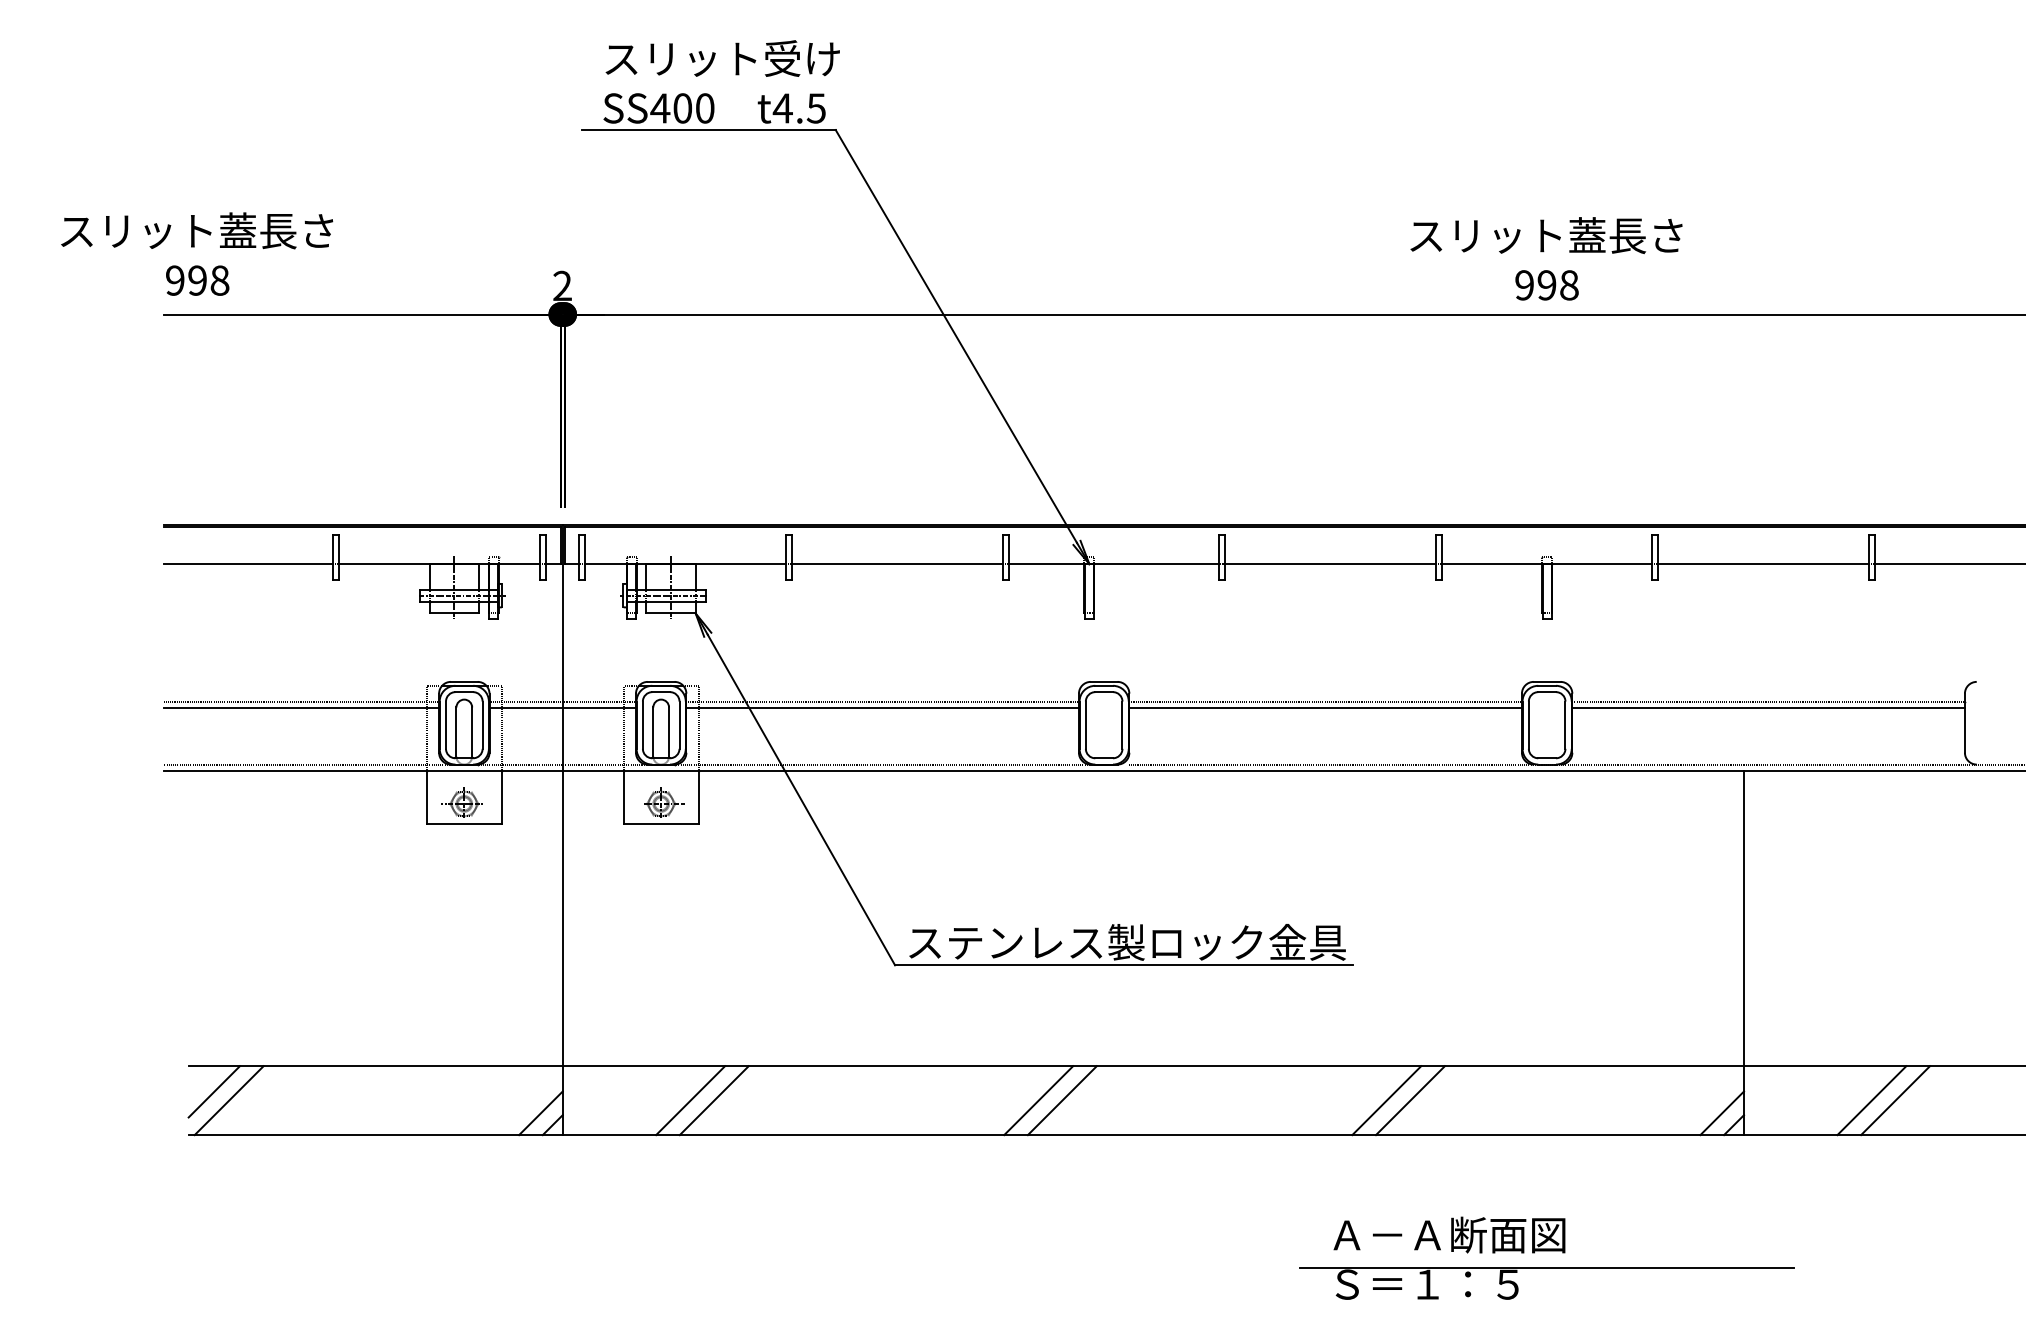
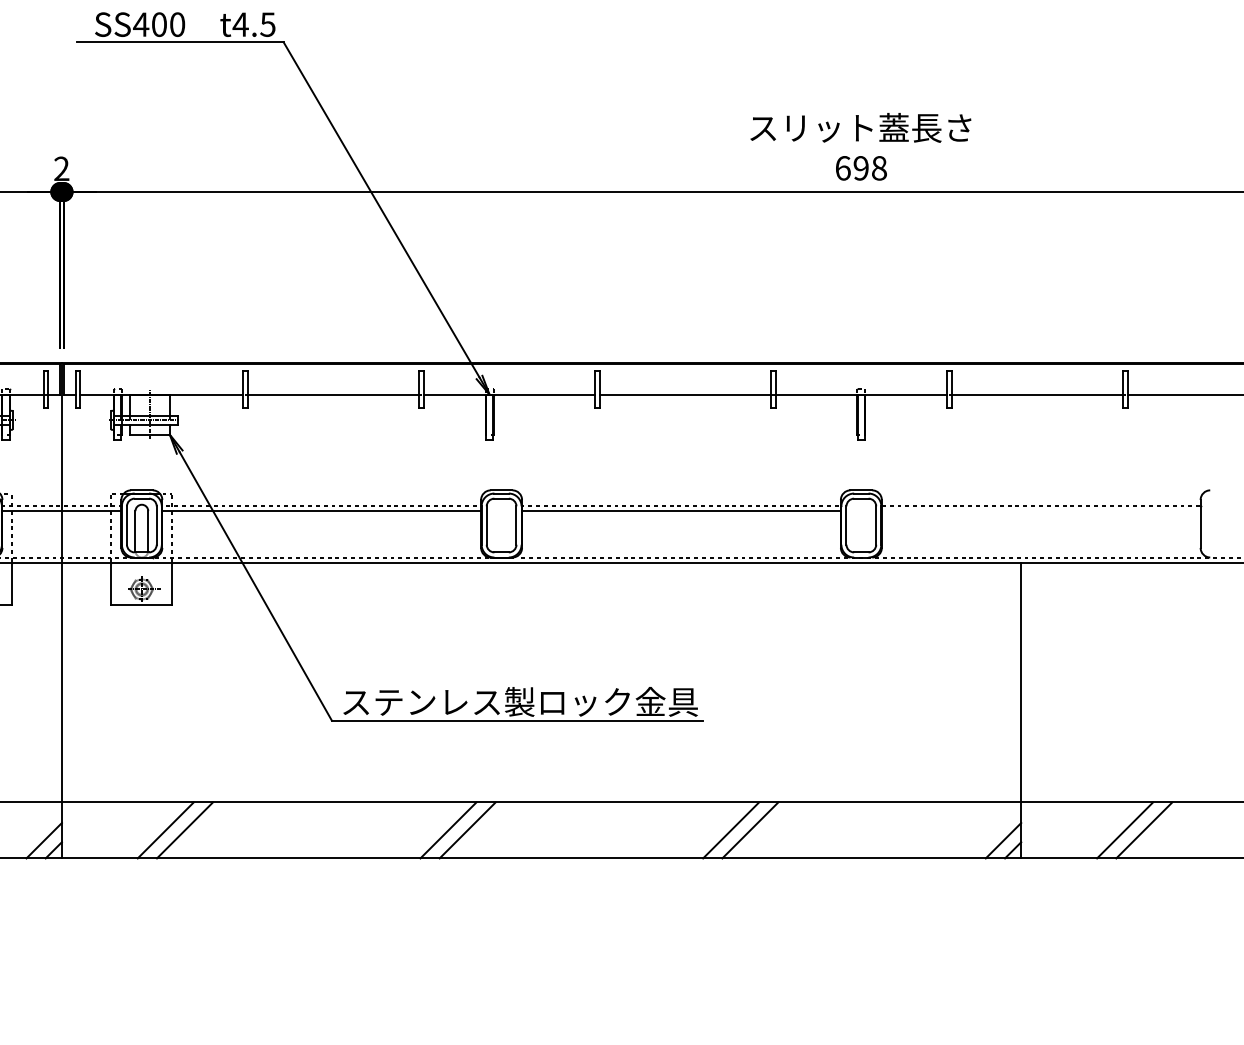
text: (1524, 285) -> (842, 168), 998 -> 698
line: (1768, 707) -> (1041, 511), removed
part: (1546, 1257) -> (860, 957), removed

